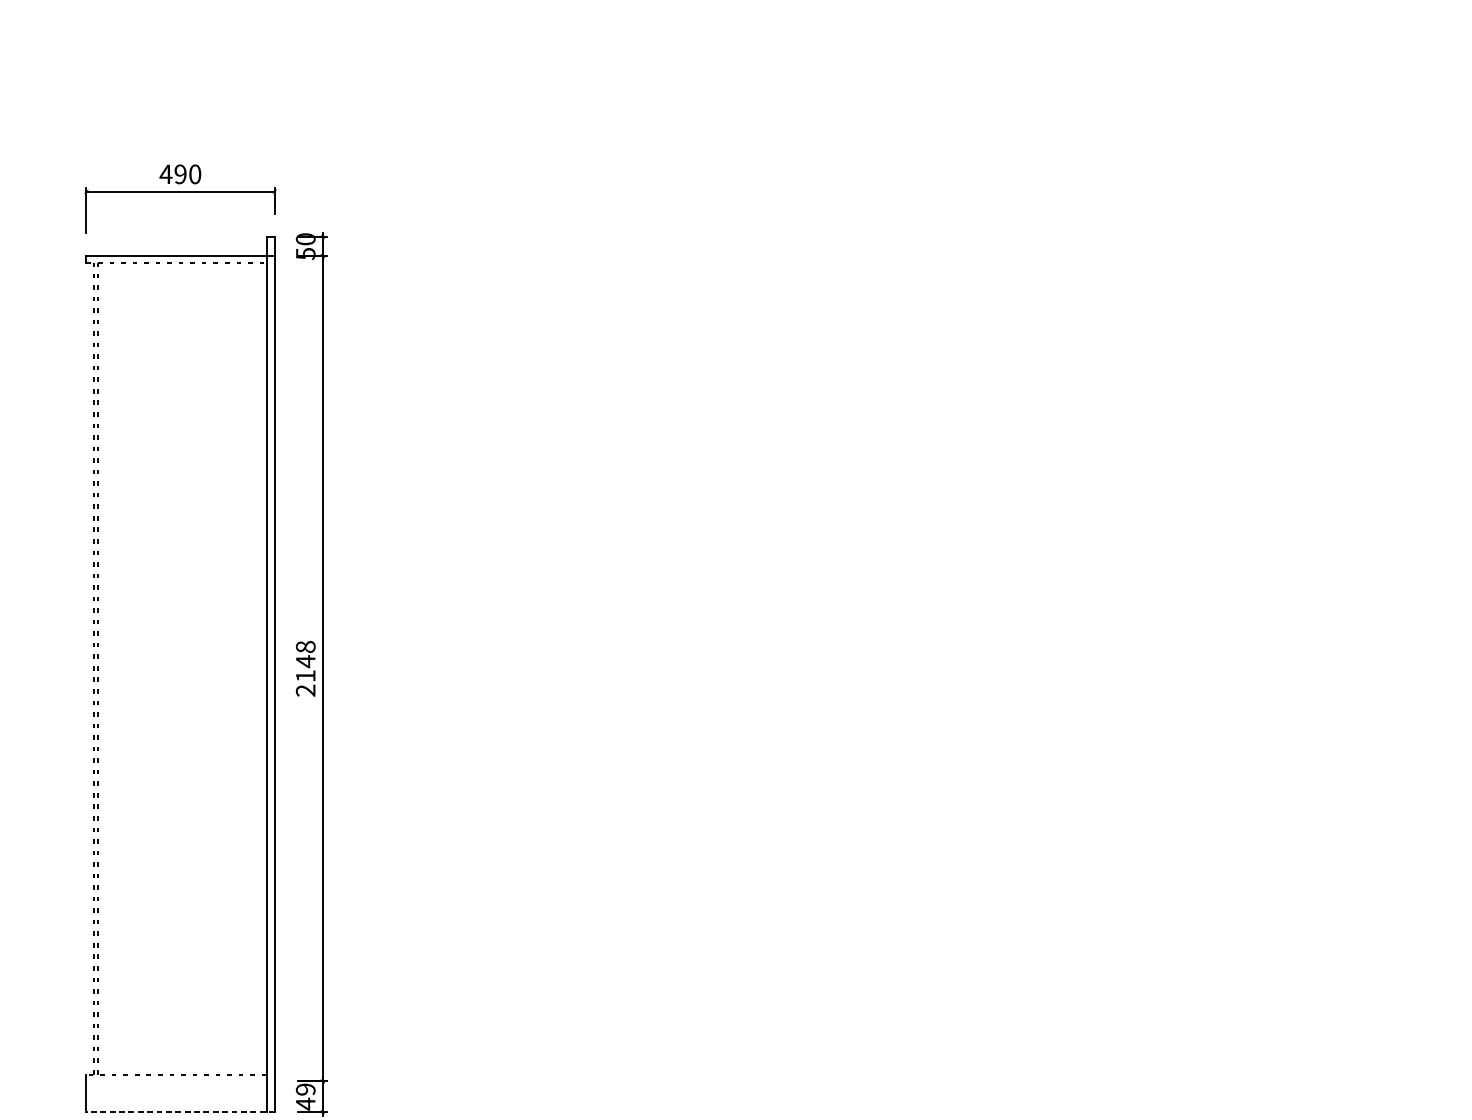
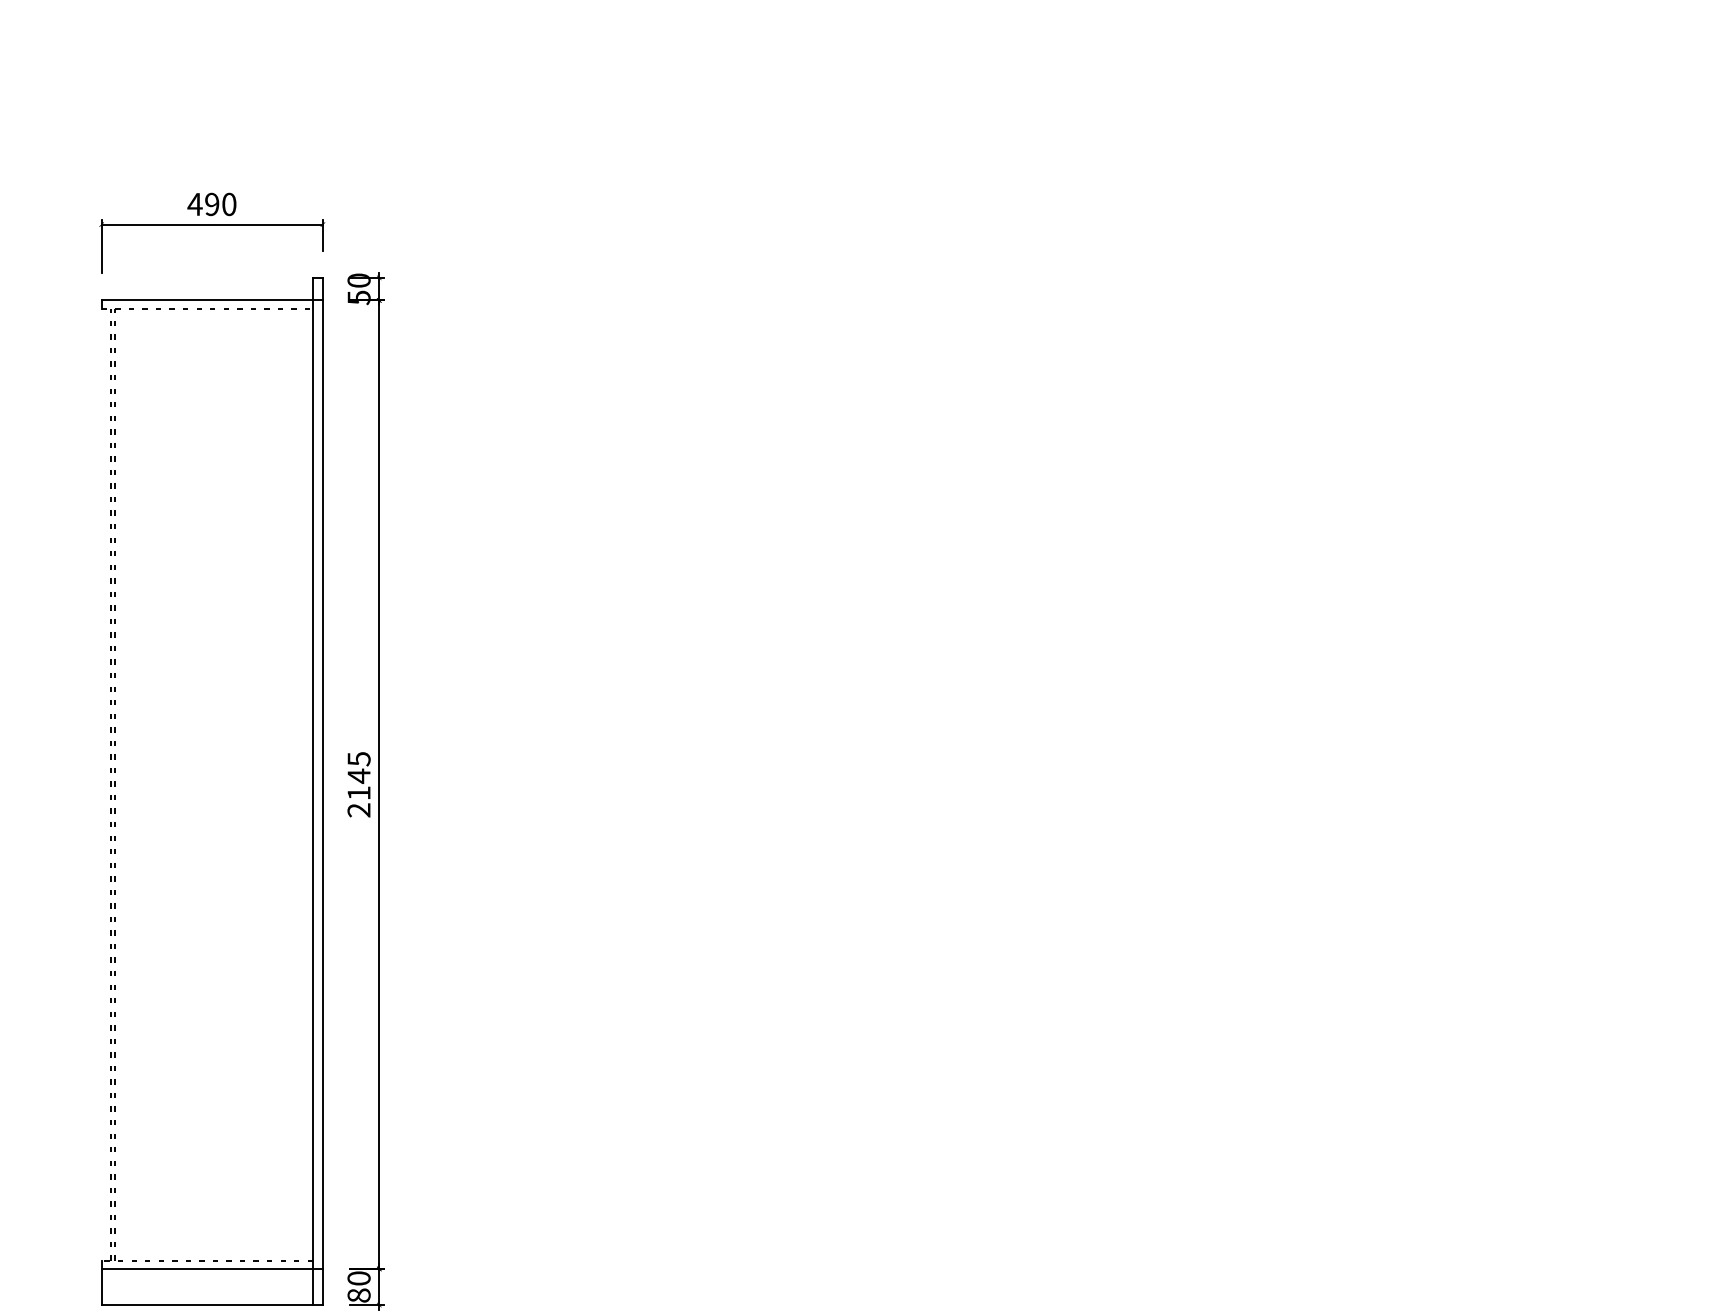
text: (305, 647) -> (358, 759), 2148 -> 2145
line: (180, 1081) -> (211, 1268), added
text: (305, 1097) -> (358, 1287), 49 -> 80
line: (180, 1112) -> (212, 1305), dashed -> solid

